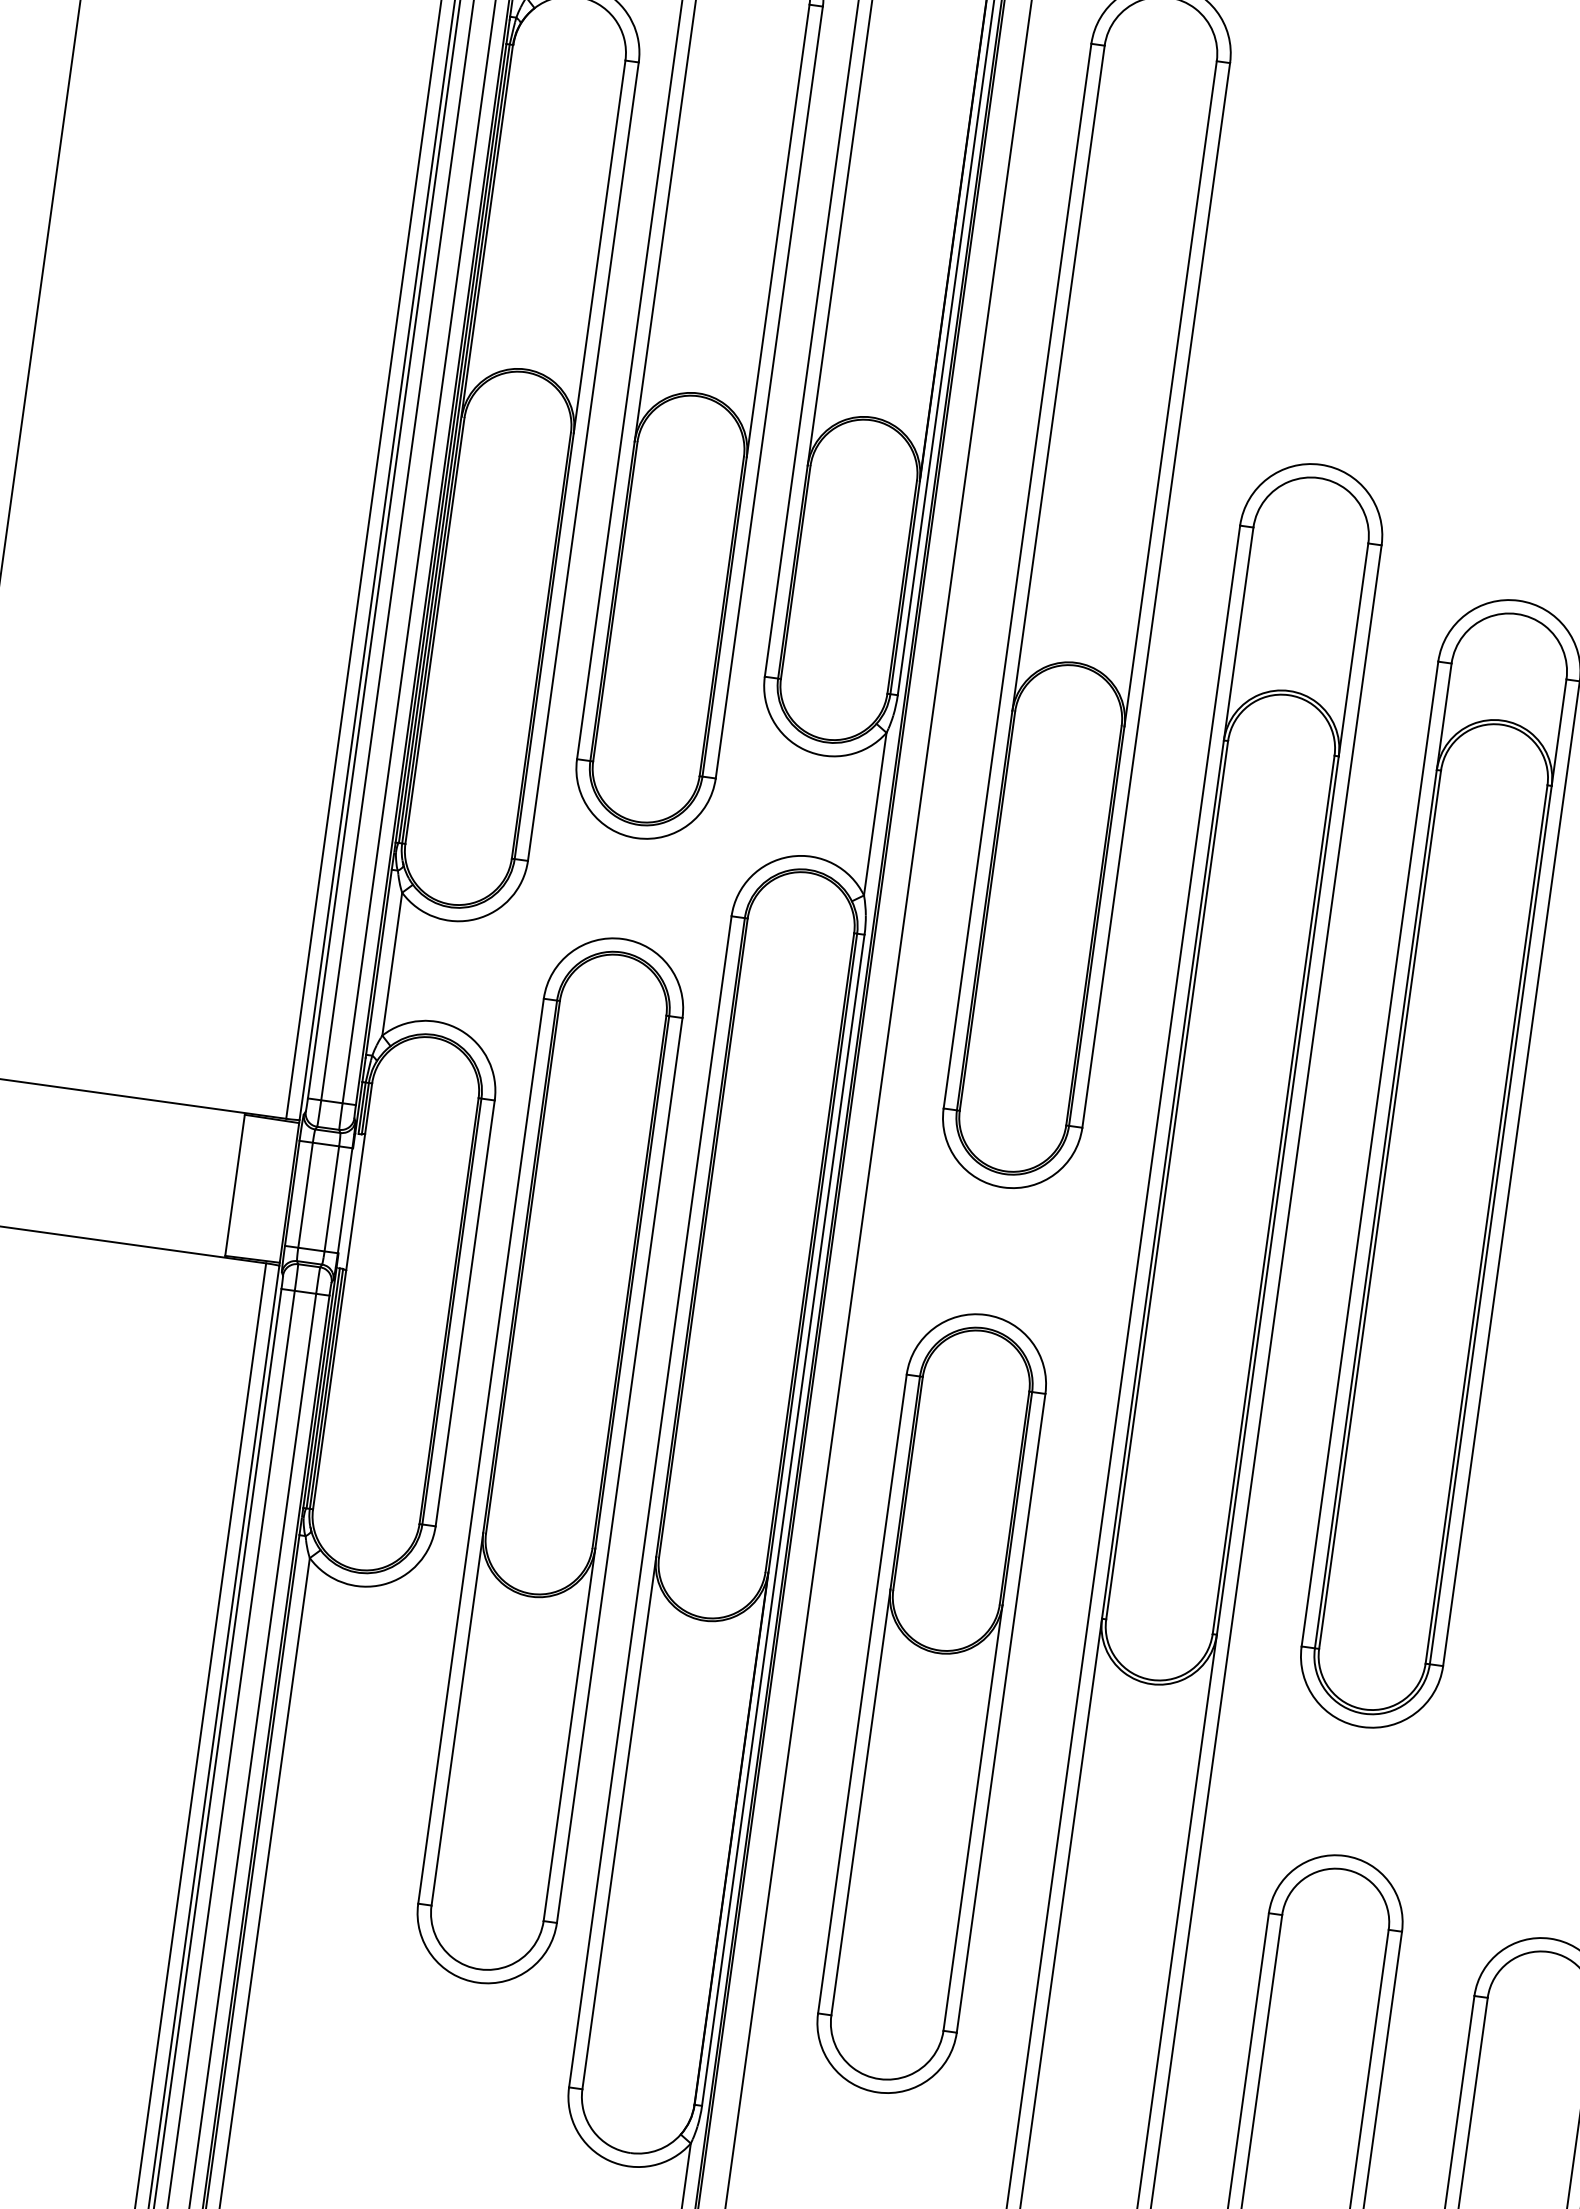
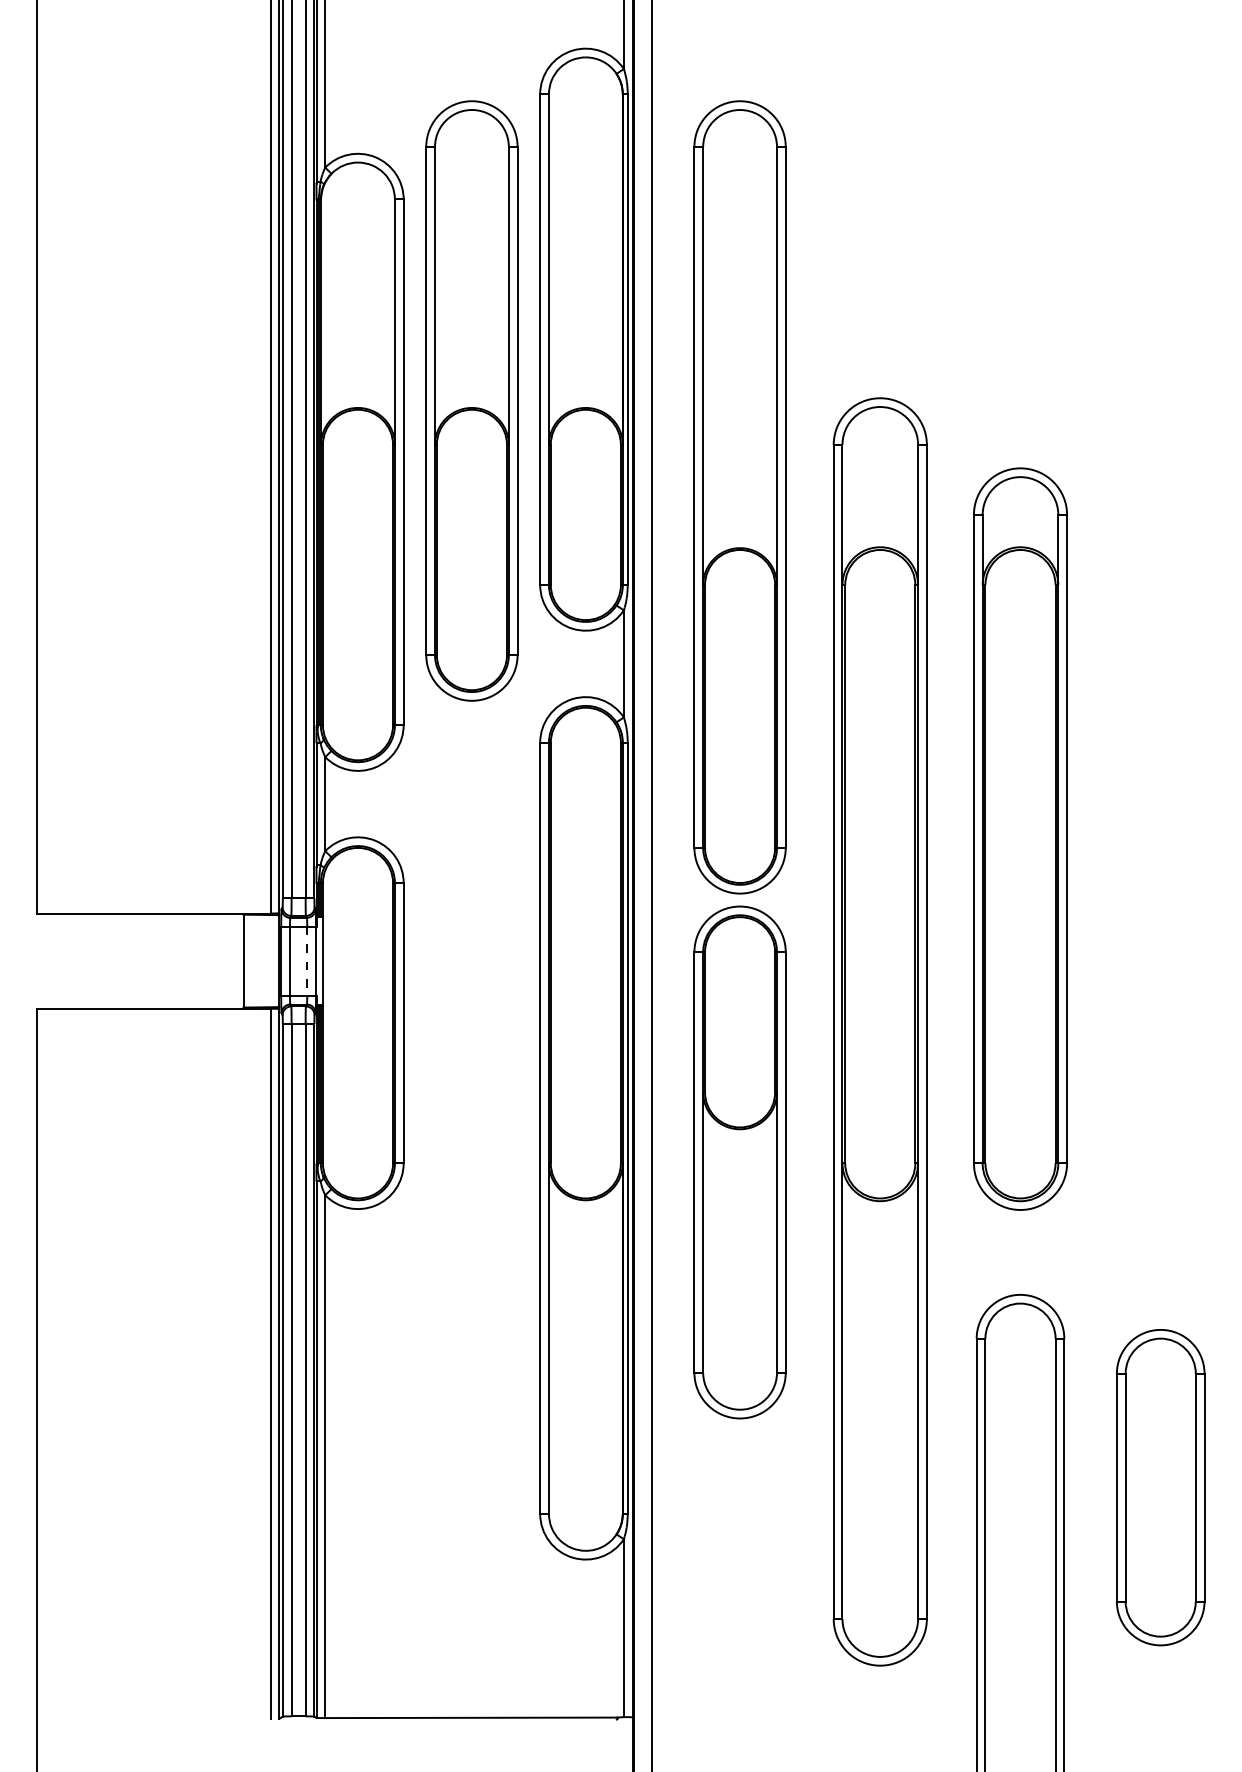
line: (332, 1199) -> (307, 961), solid -> dashed
part: (549, 1460) -> (471, 1110), removed
part: (930, 1703) -> (739, 1162), moved

